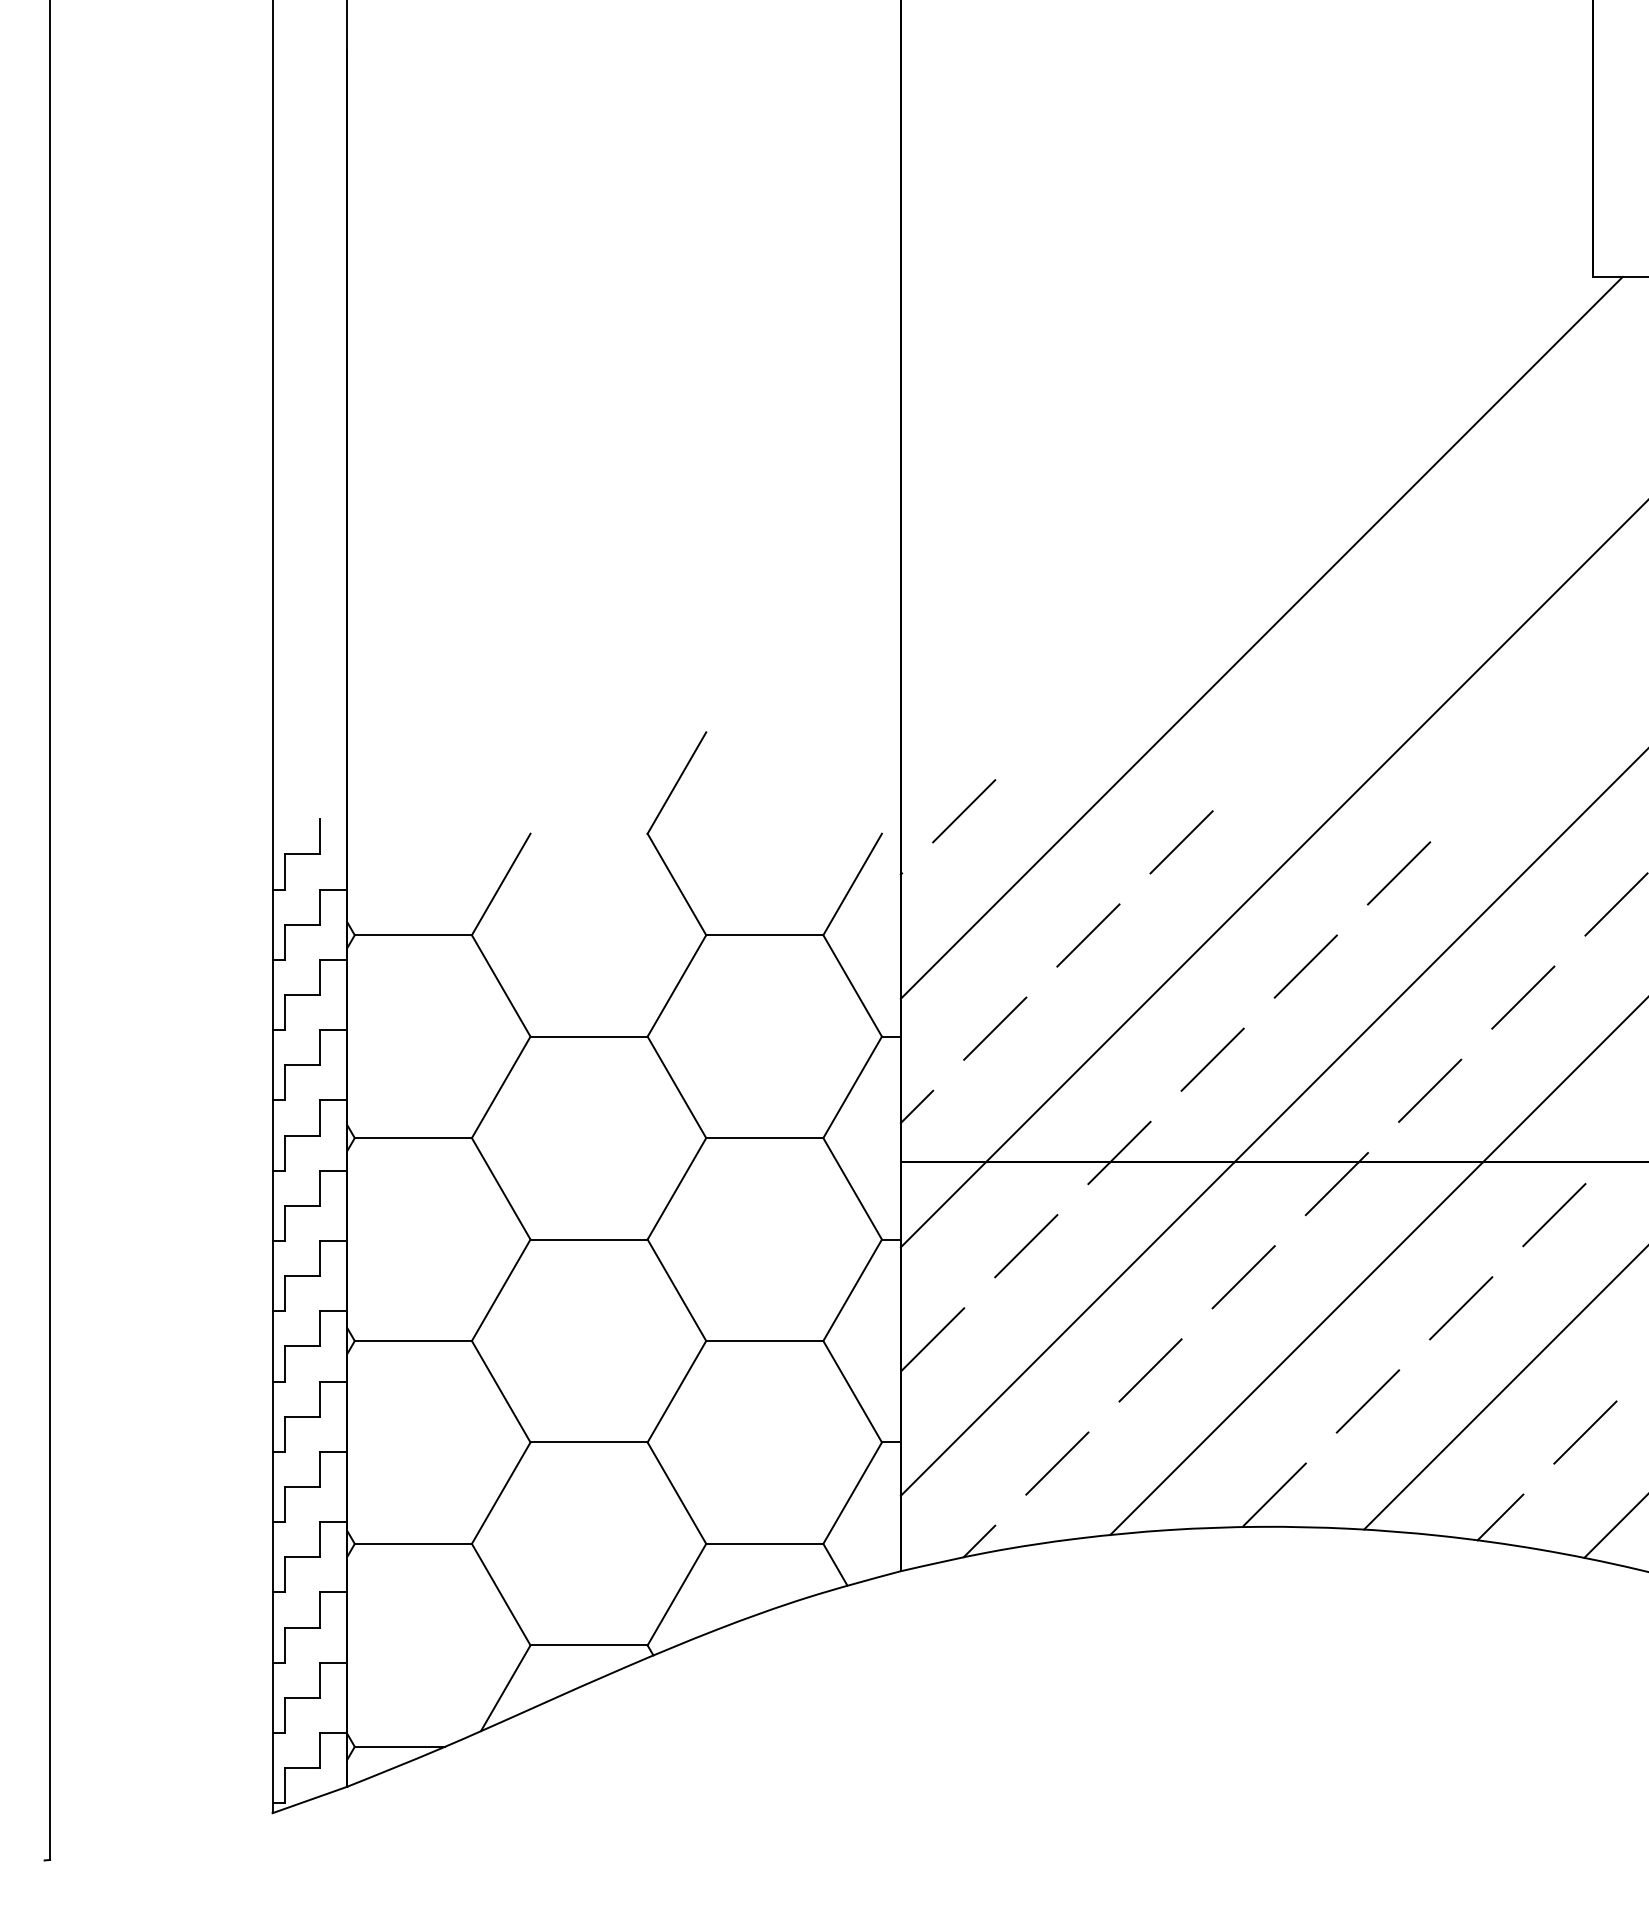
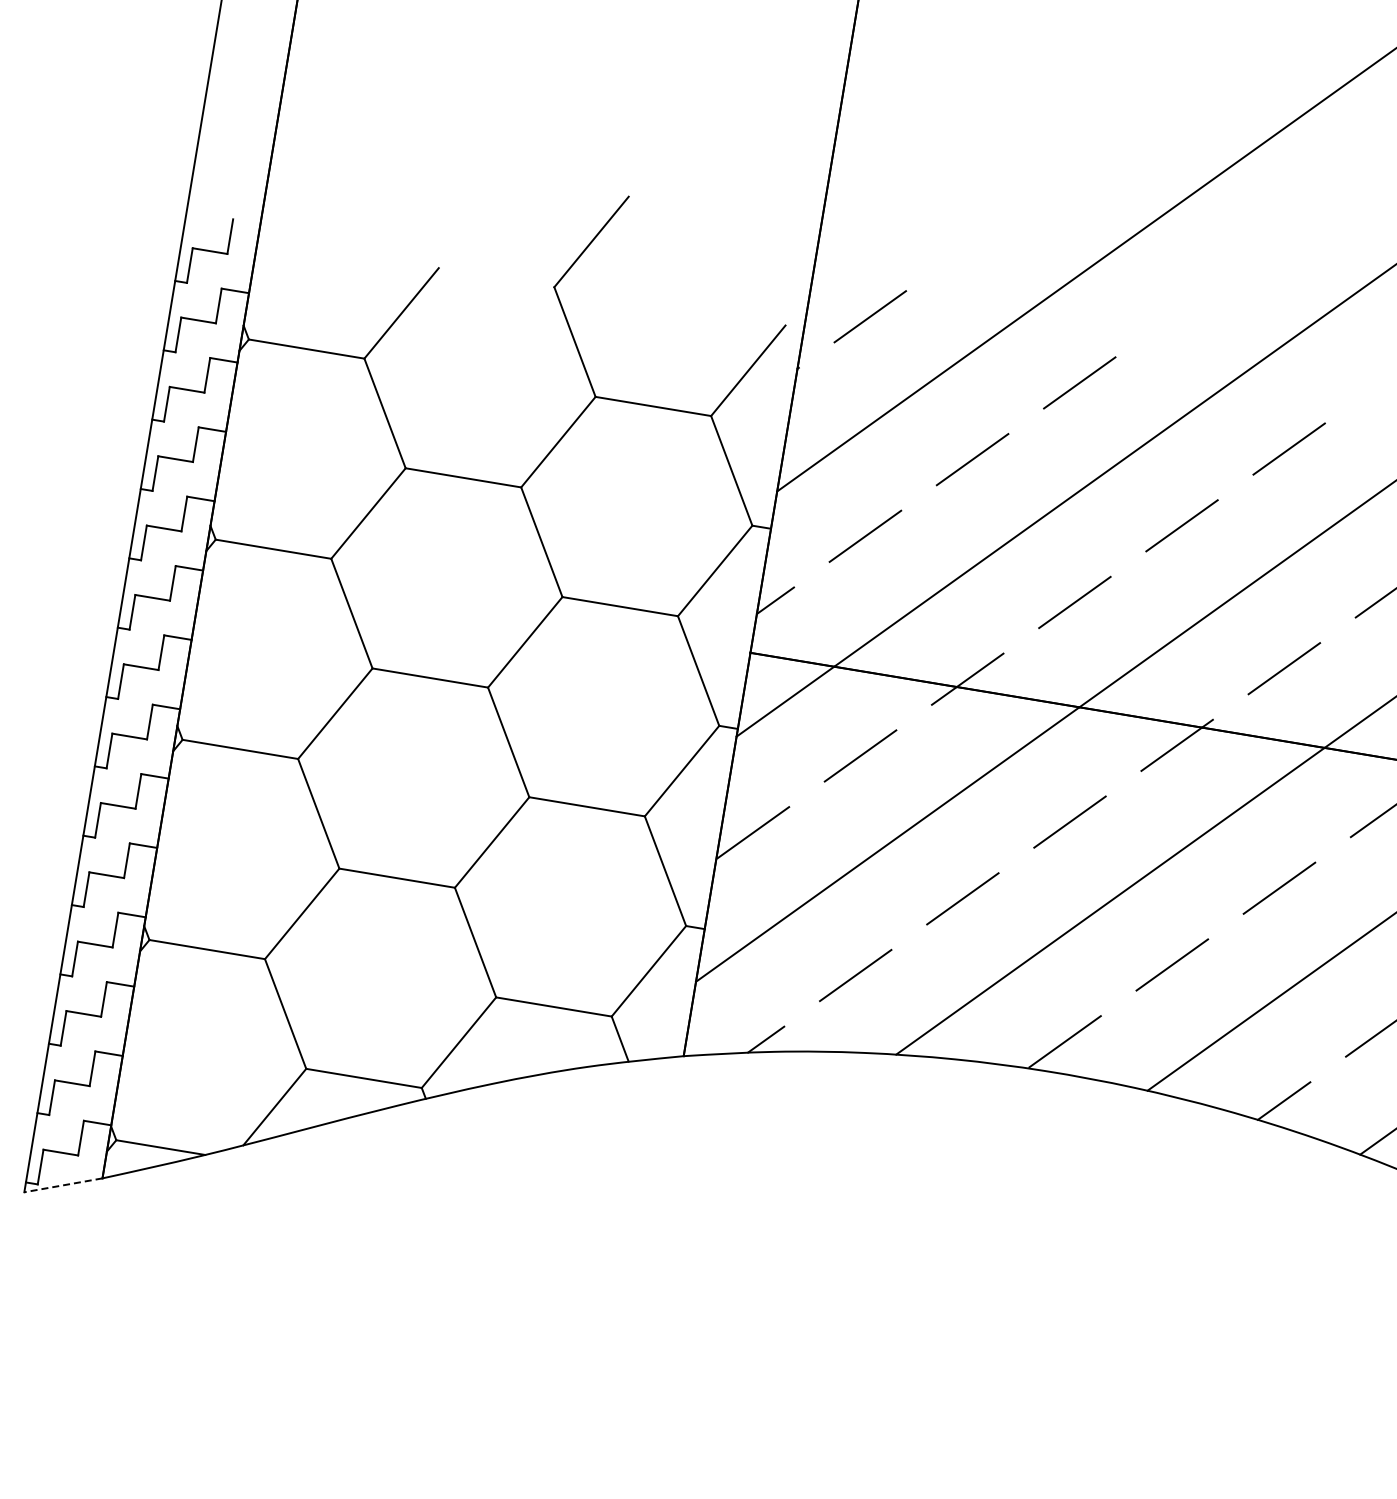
line: (309, 1799) -> (63, 1184), solid -> dashed

